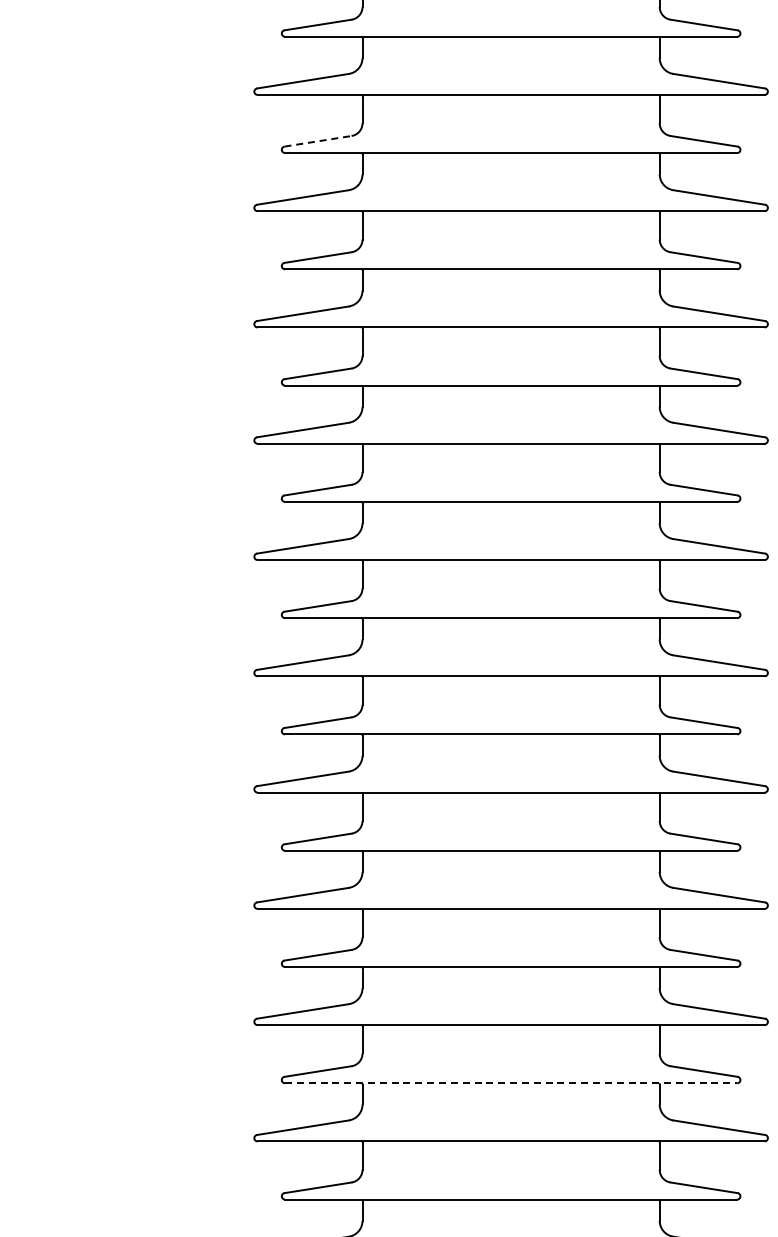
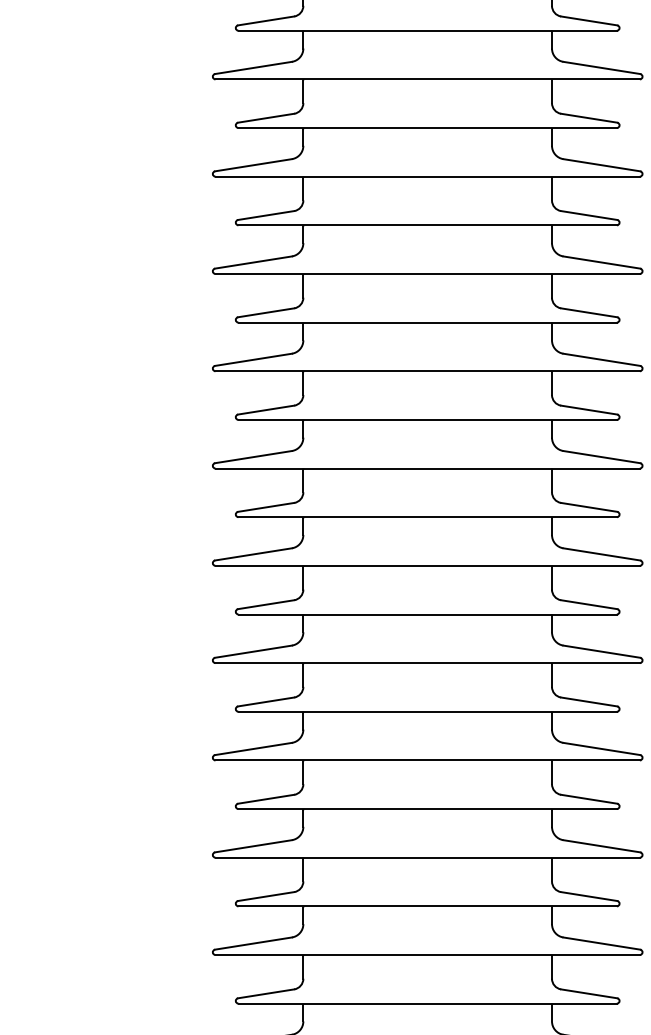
line: (318, 141) -> (266, 118), dashed -> solid
line: (511, 1083) -> (427, 906), dashed -> solid

